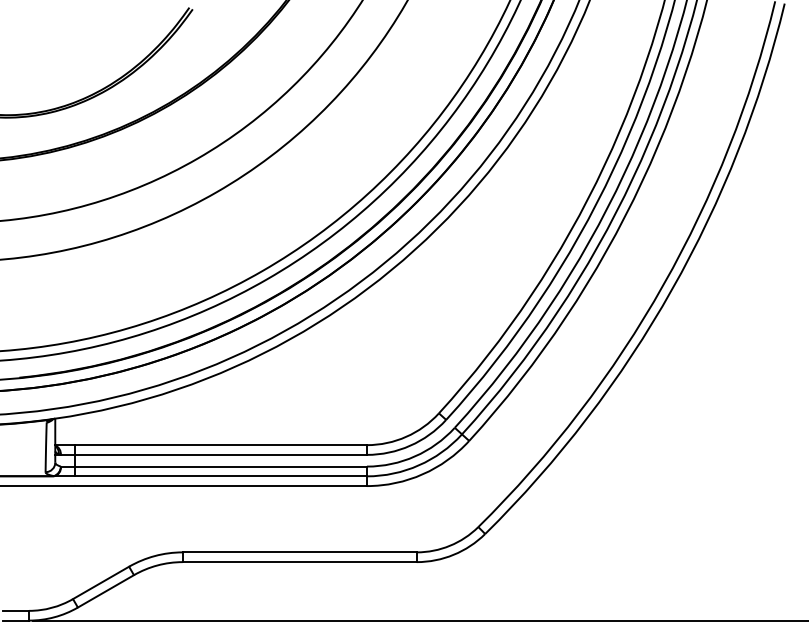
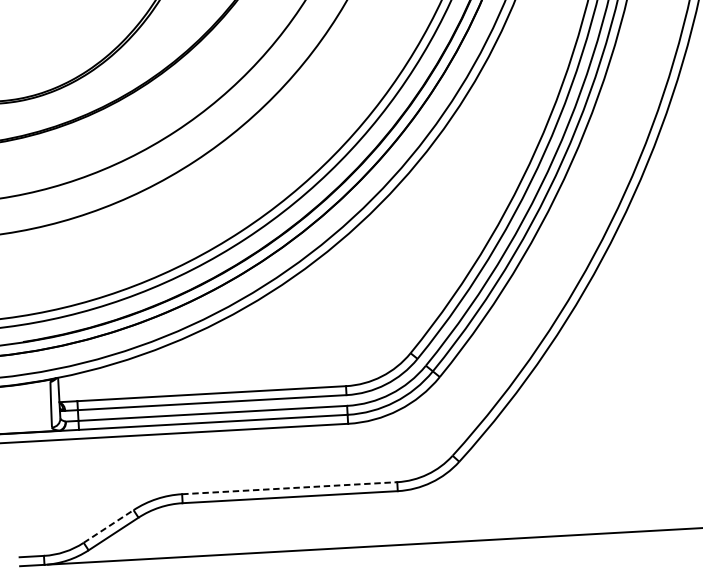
line: (299, 552) -> (289, 488), solid -> dashed
line: (101, 582) -> (109, 526), solid -> dashed

